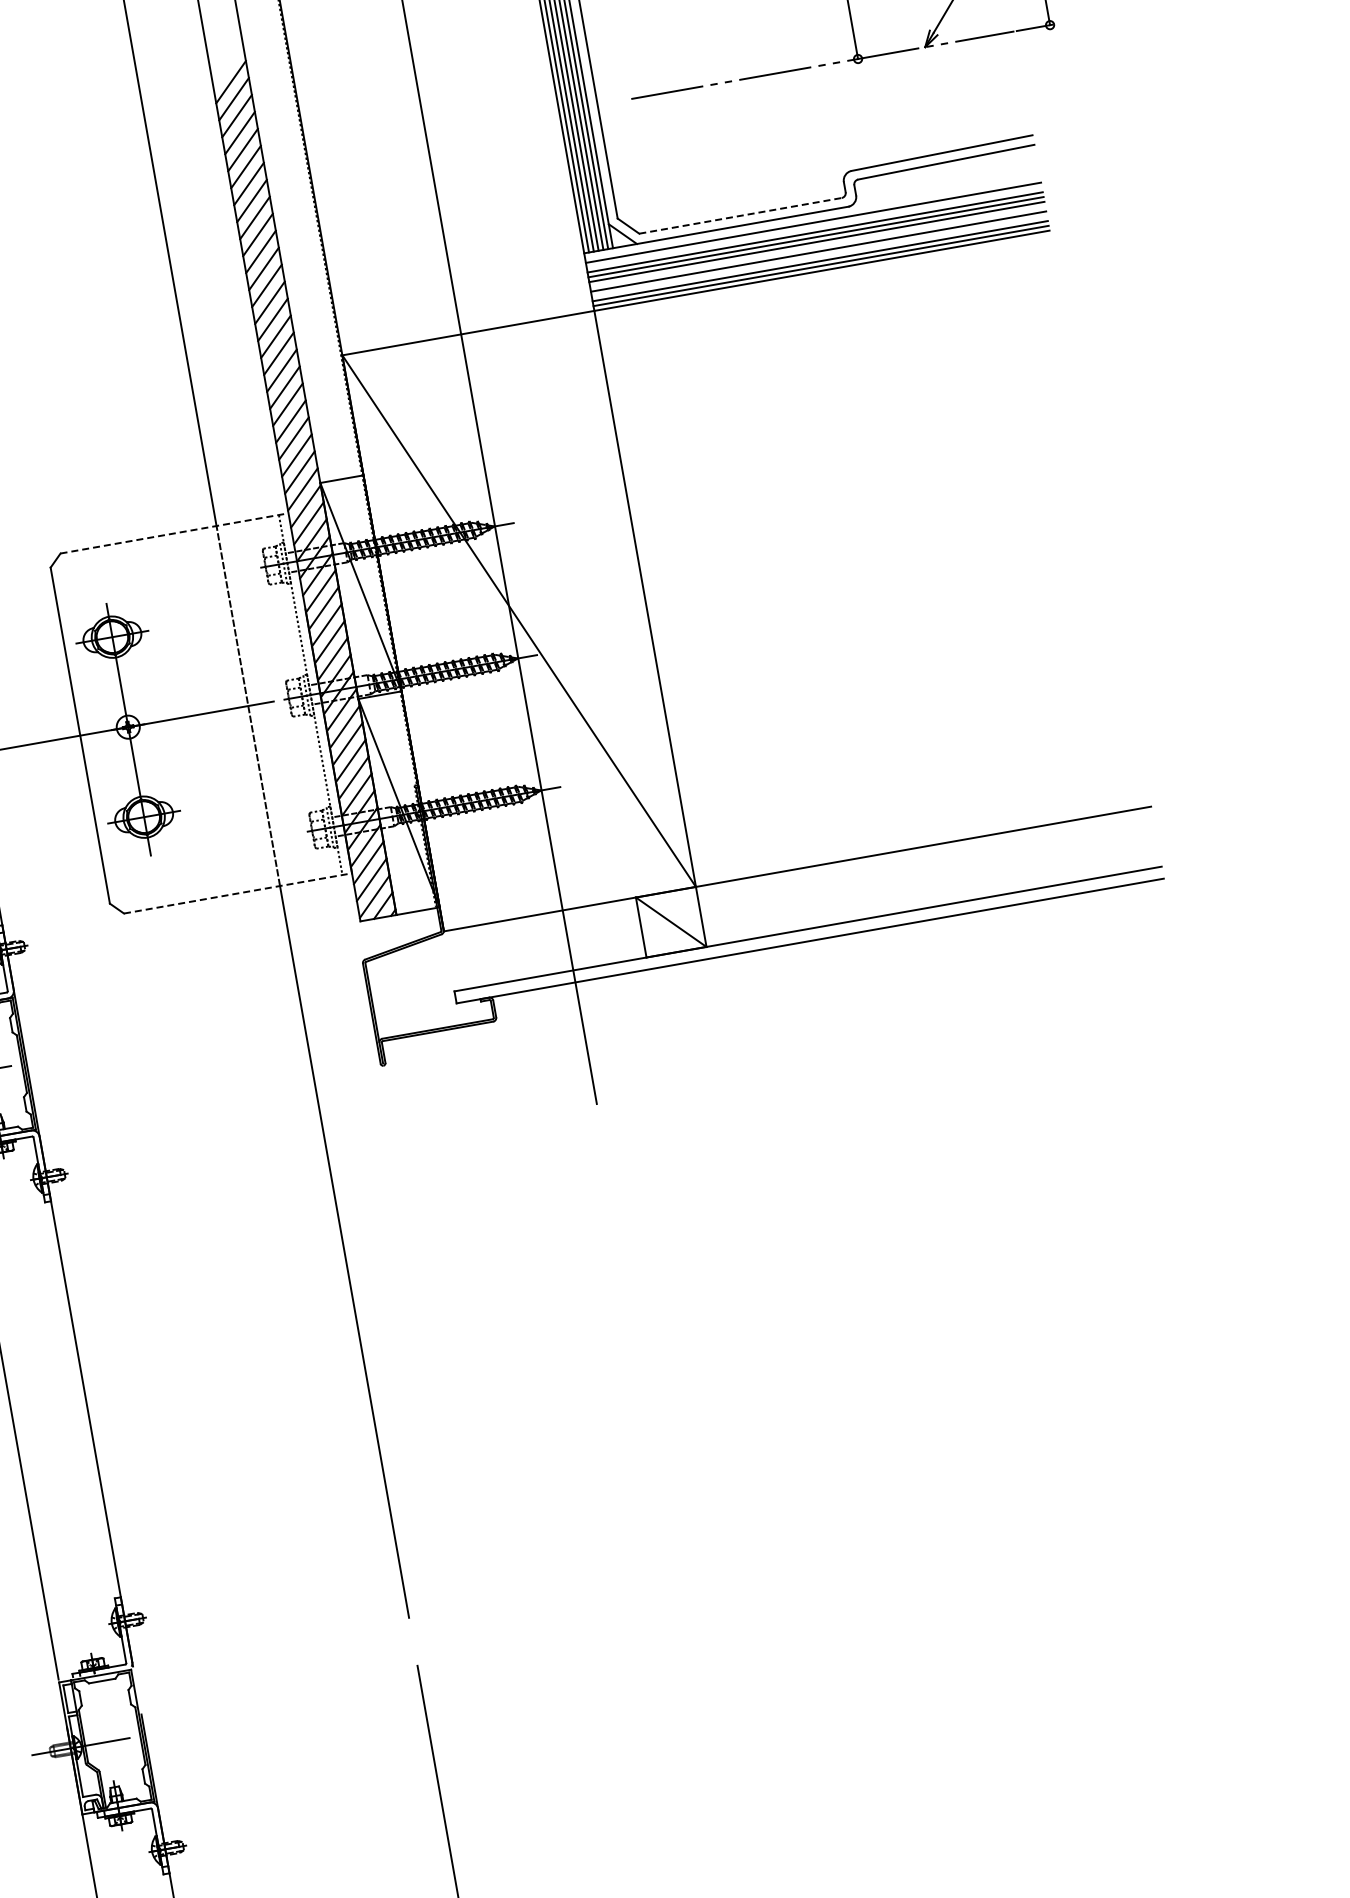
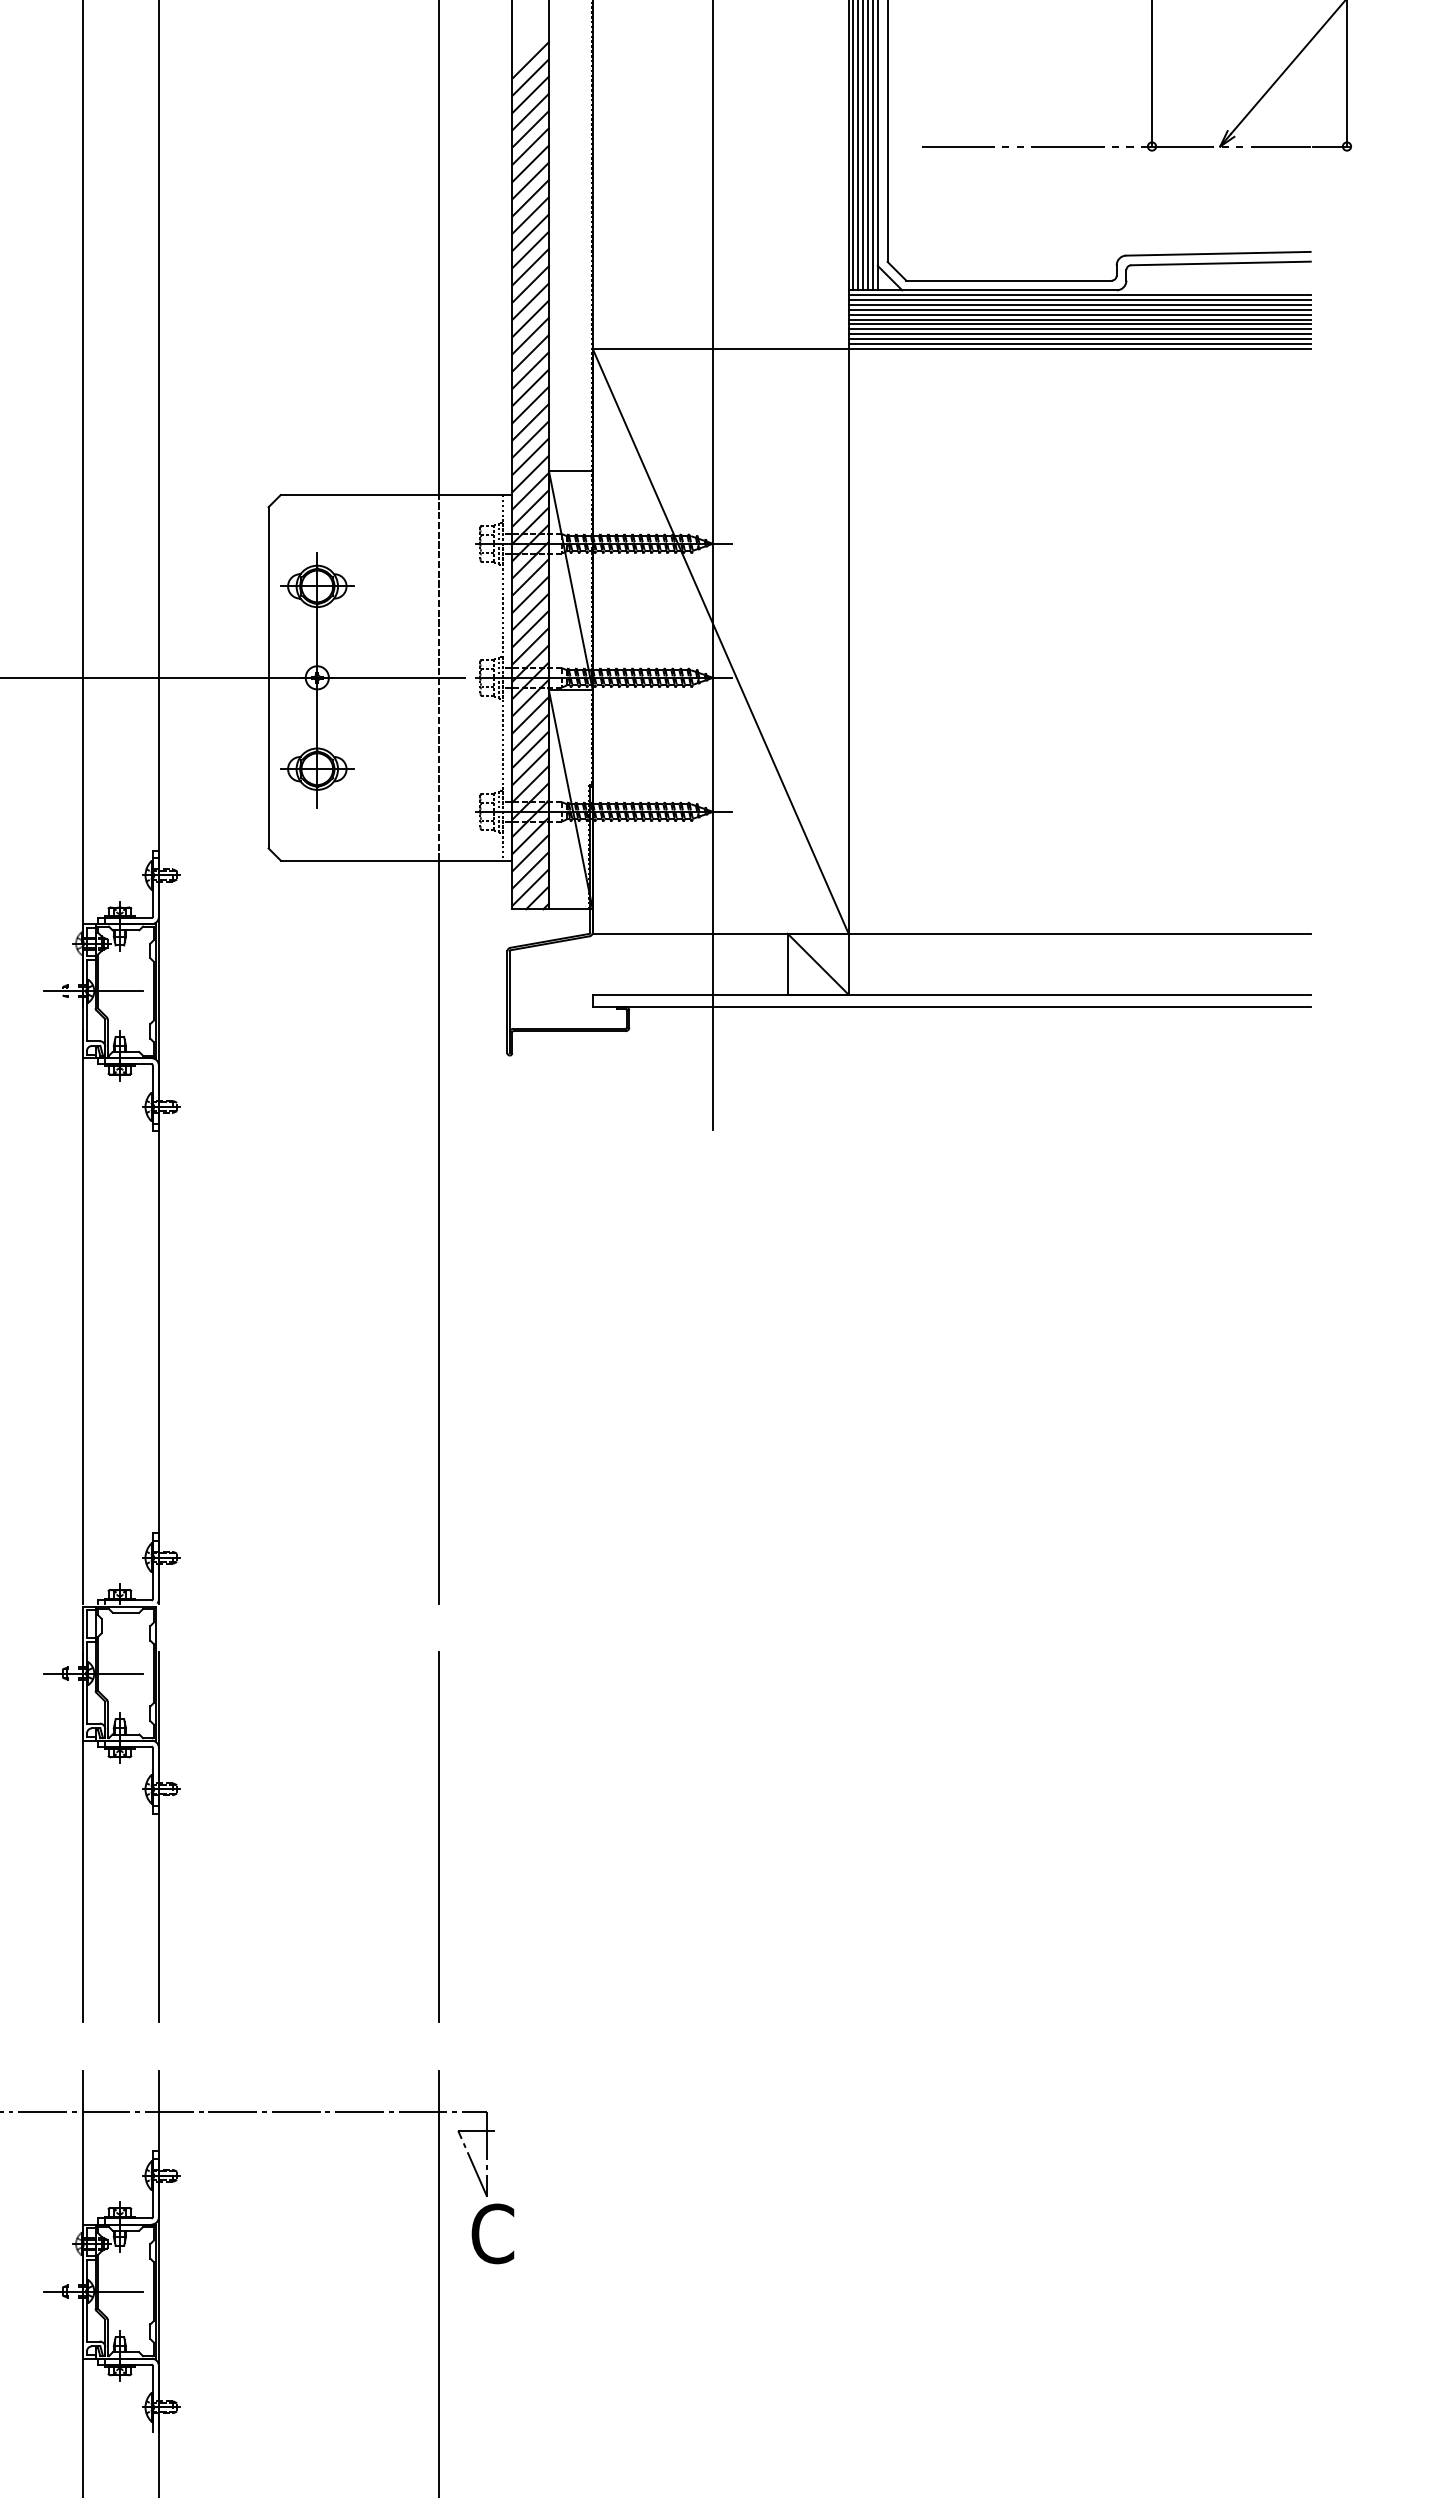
line: (740, 215) -> (1009, 280), dashed -> solid
line: (812, 218) -> (1079, 295), added
line: (814, 227) -> (1079, 304), added
line: (817, 246) -> (1079, 324), added
line: (819, 256) -> (1079, 334), added
line: (174, 533) -> (396, 495), dashed -> solid
line: (237, 893) -> (396, 860), dashed -> solid

